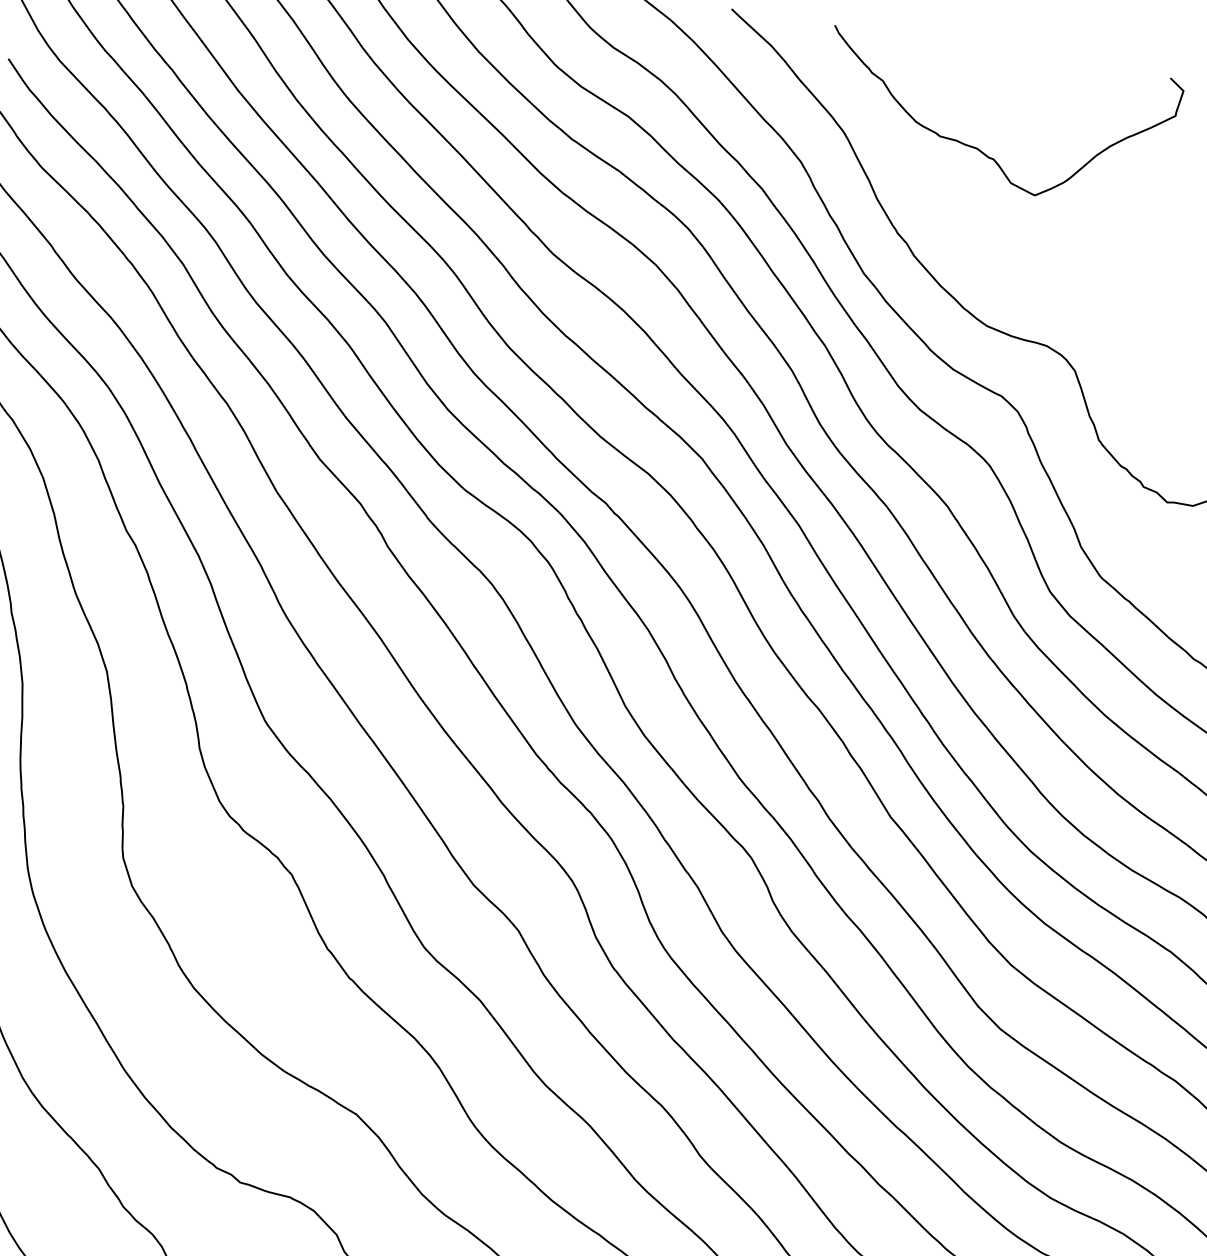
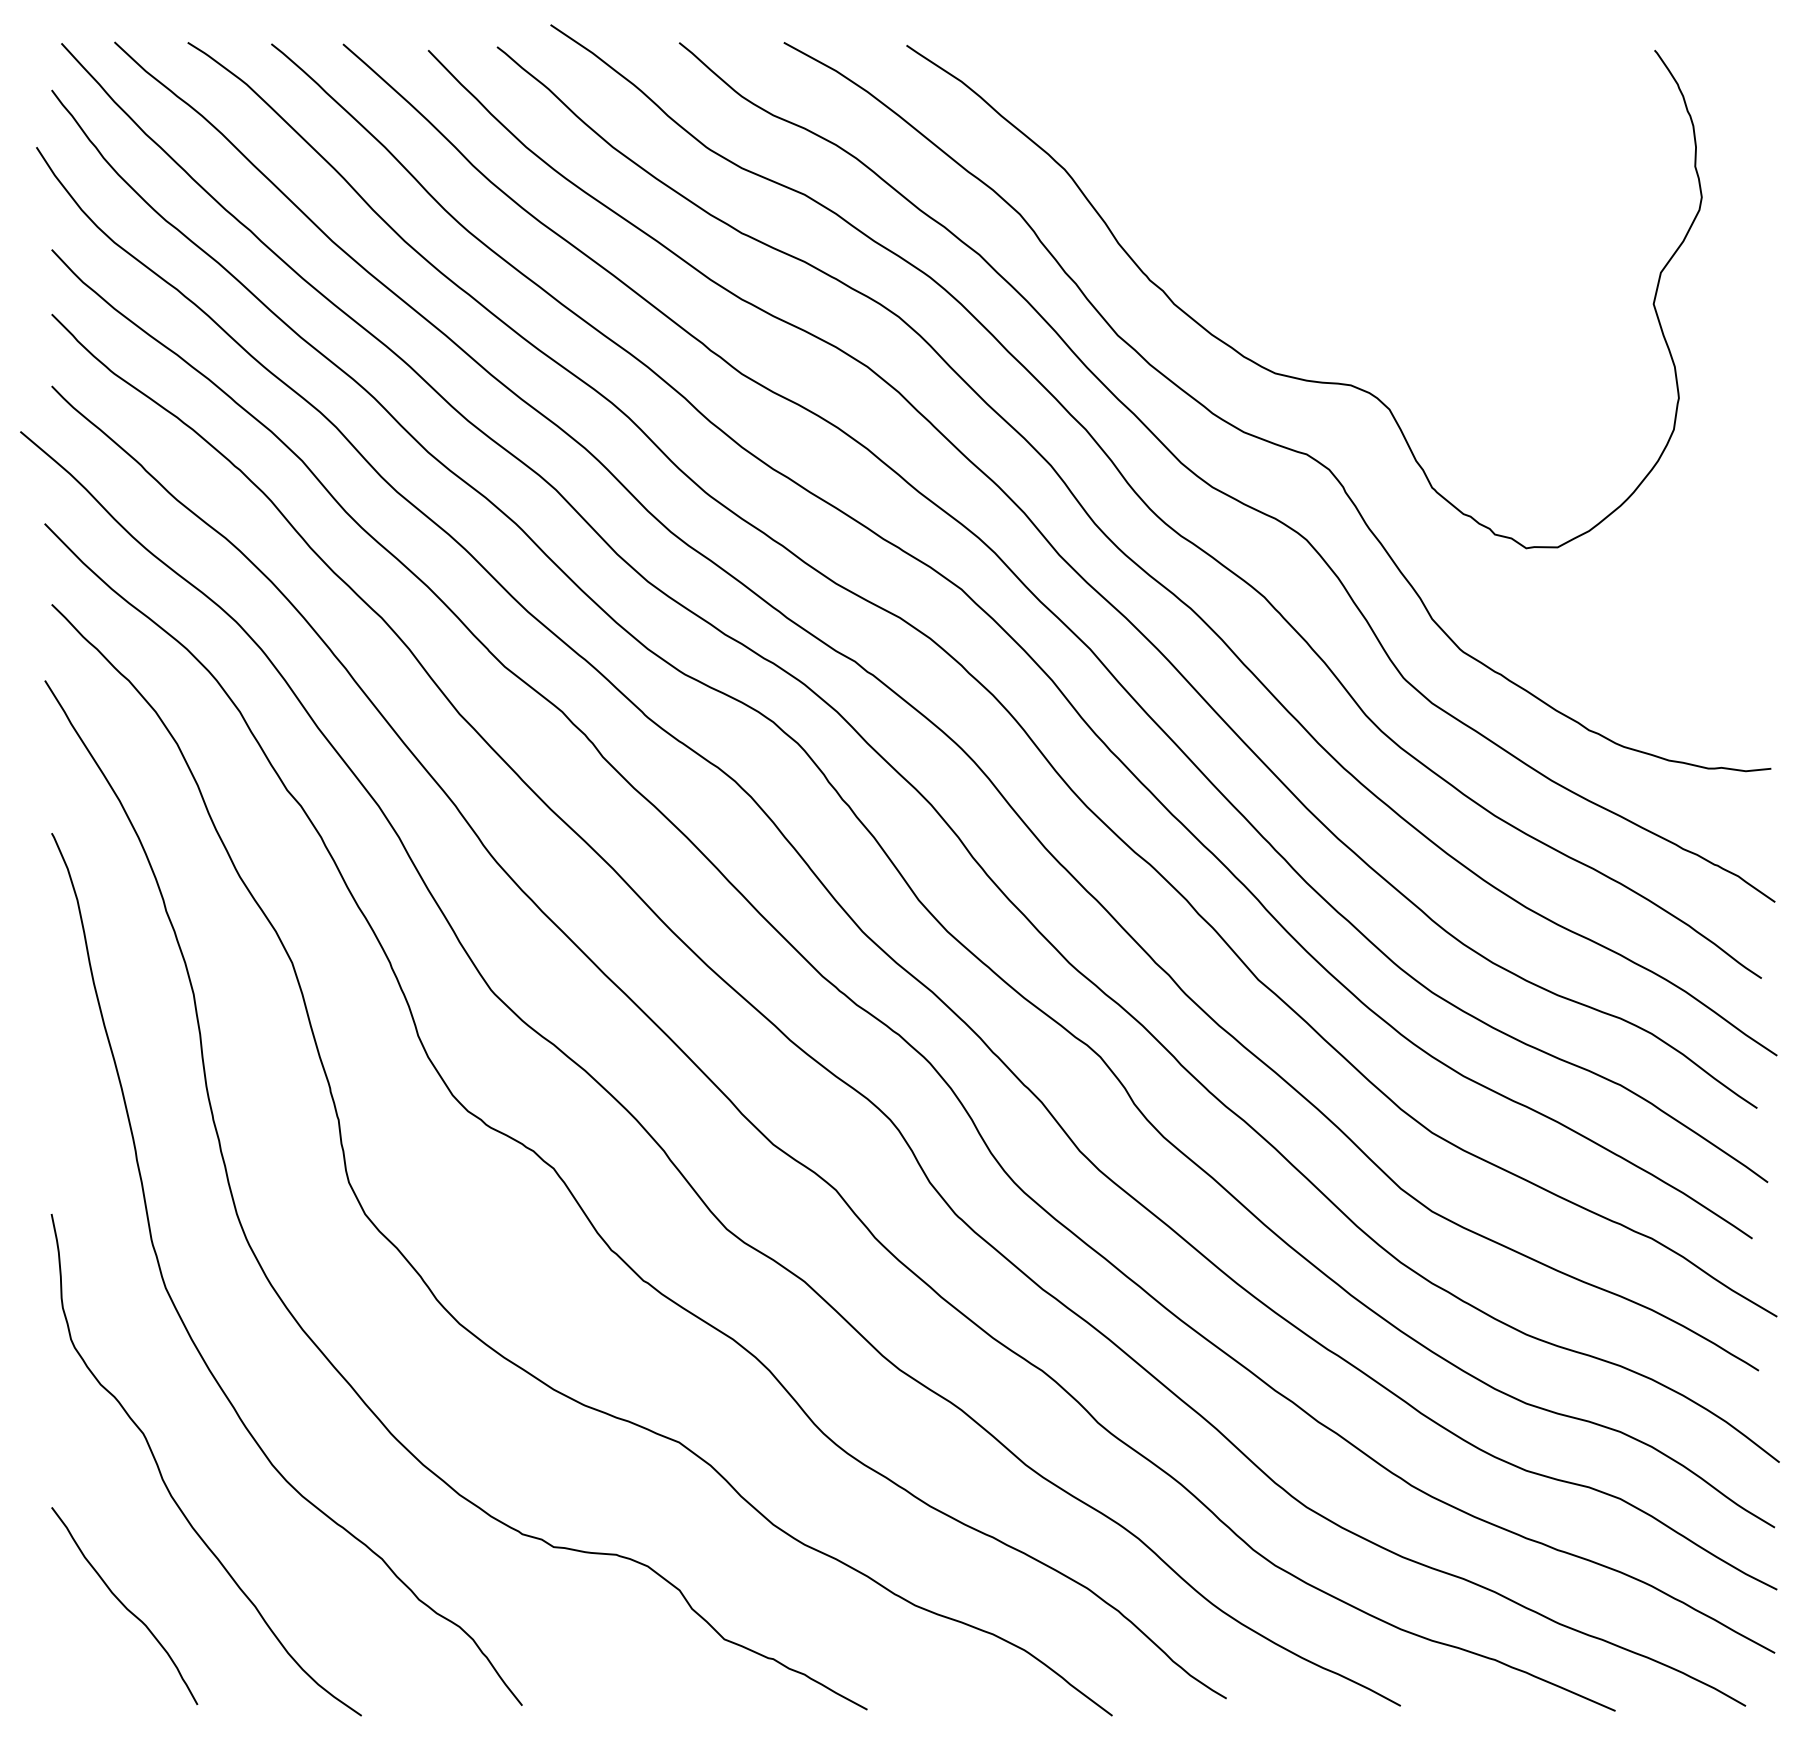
curve: (977, 148) -> (1228, 162), removed

